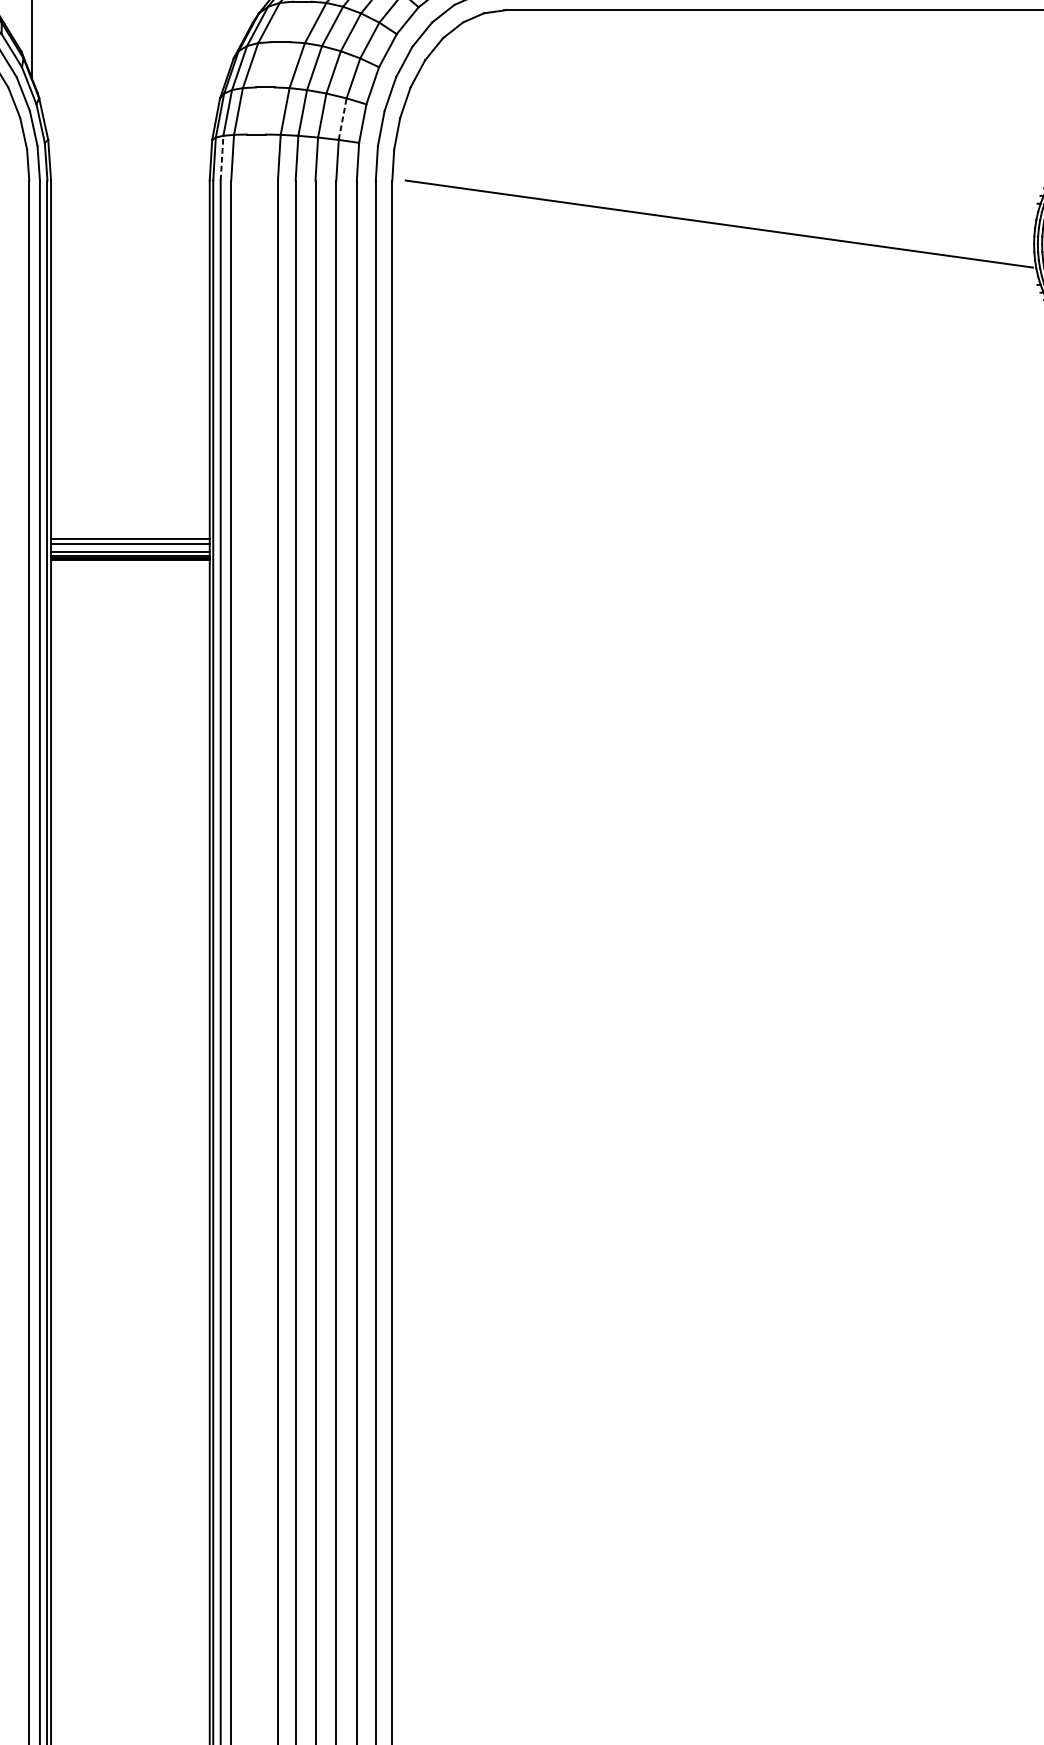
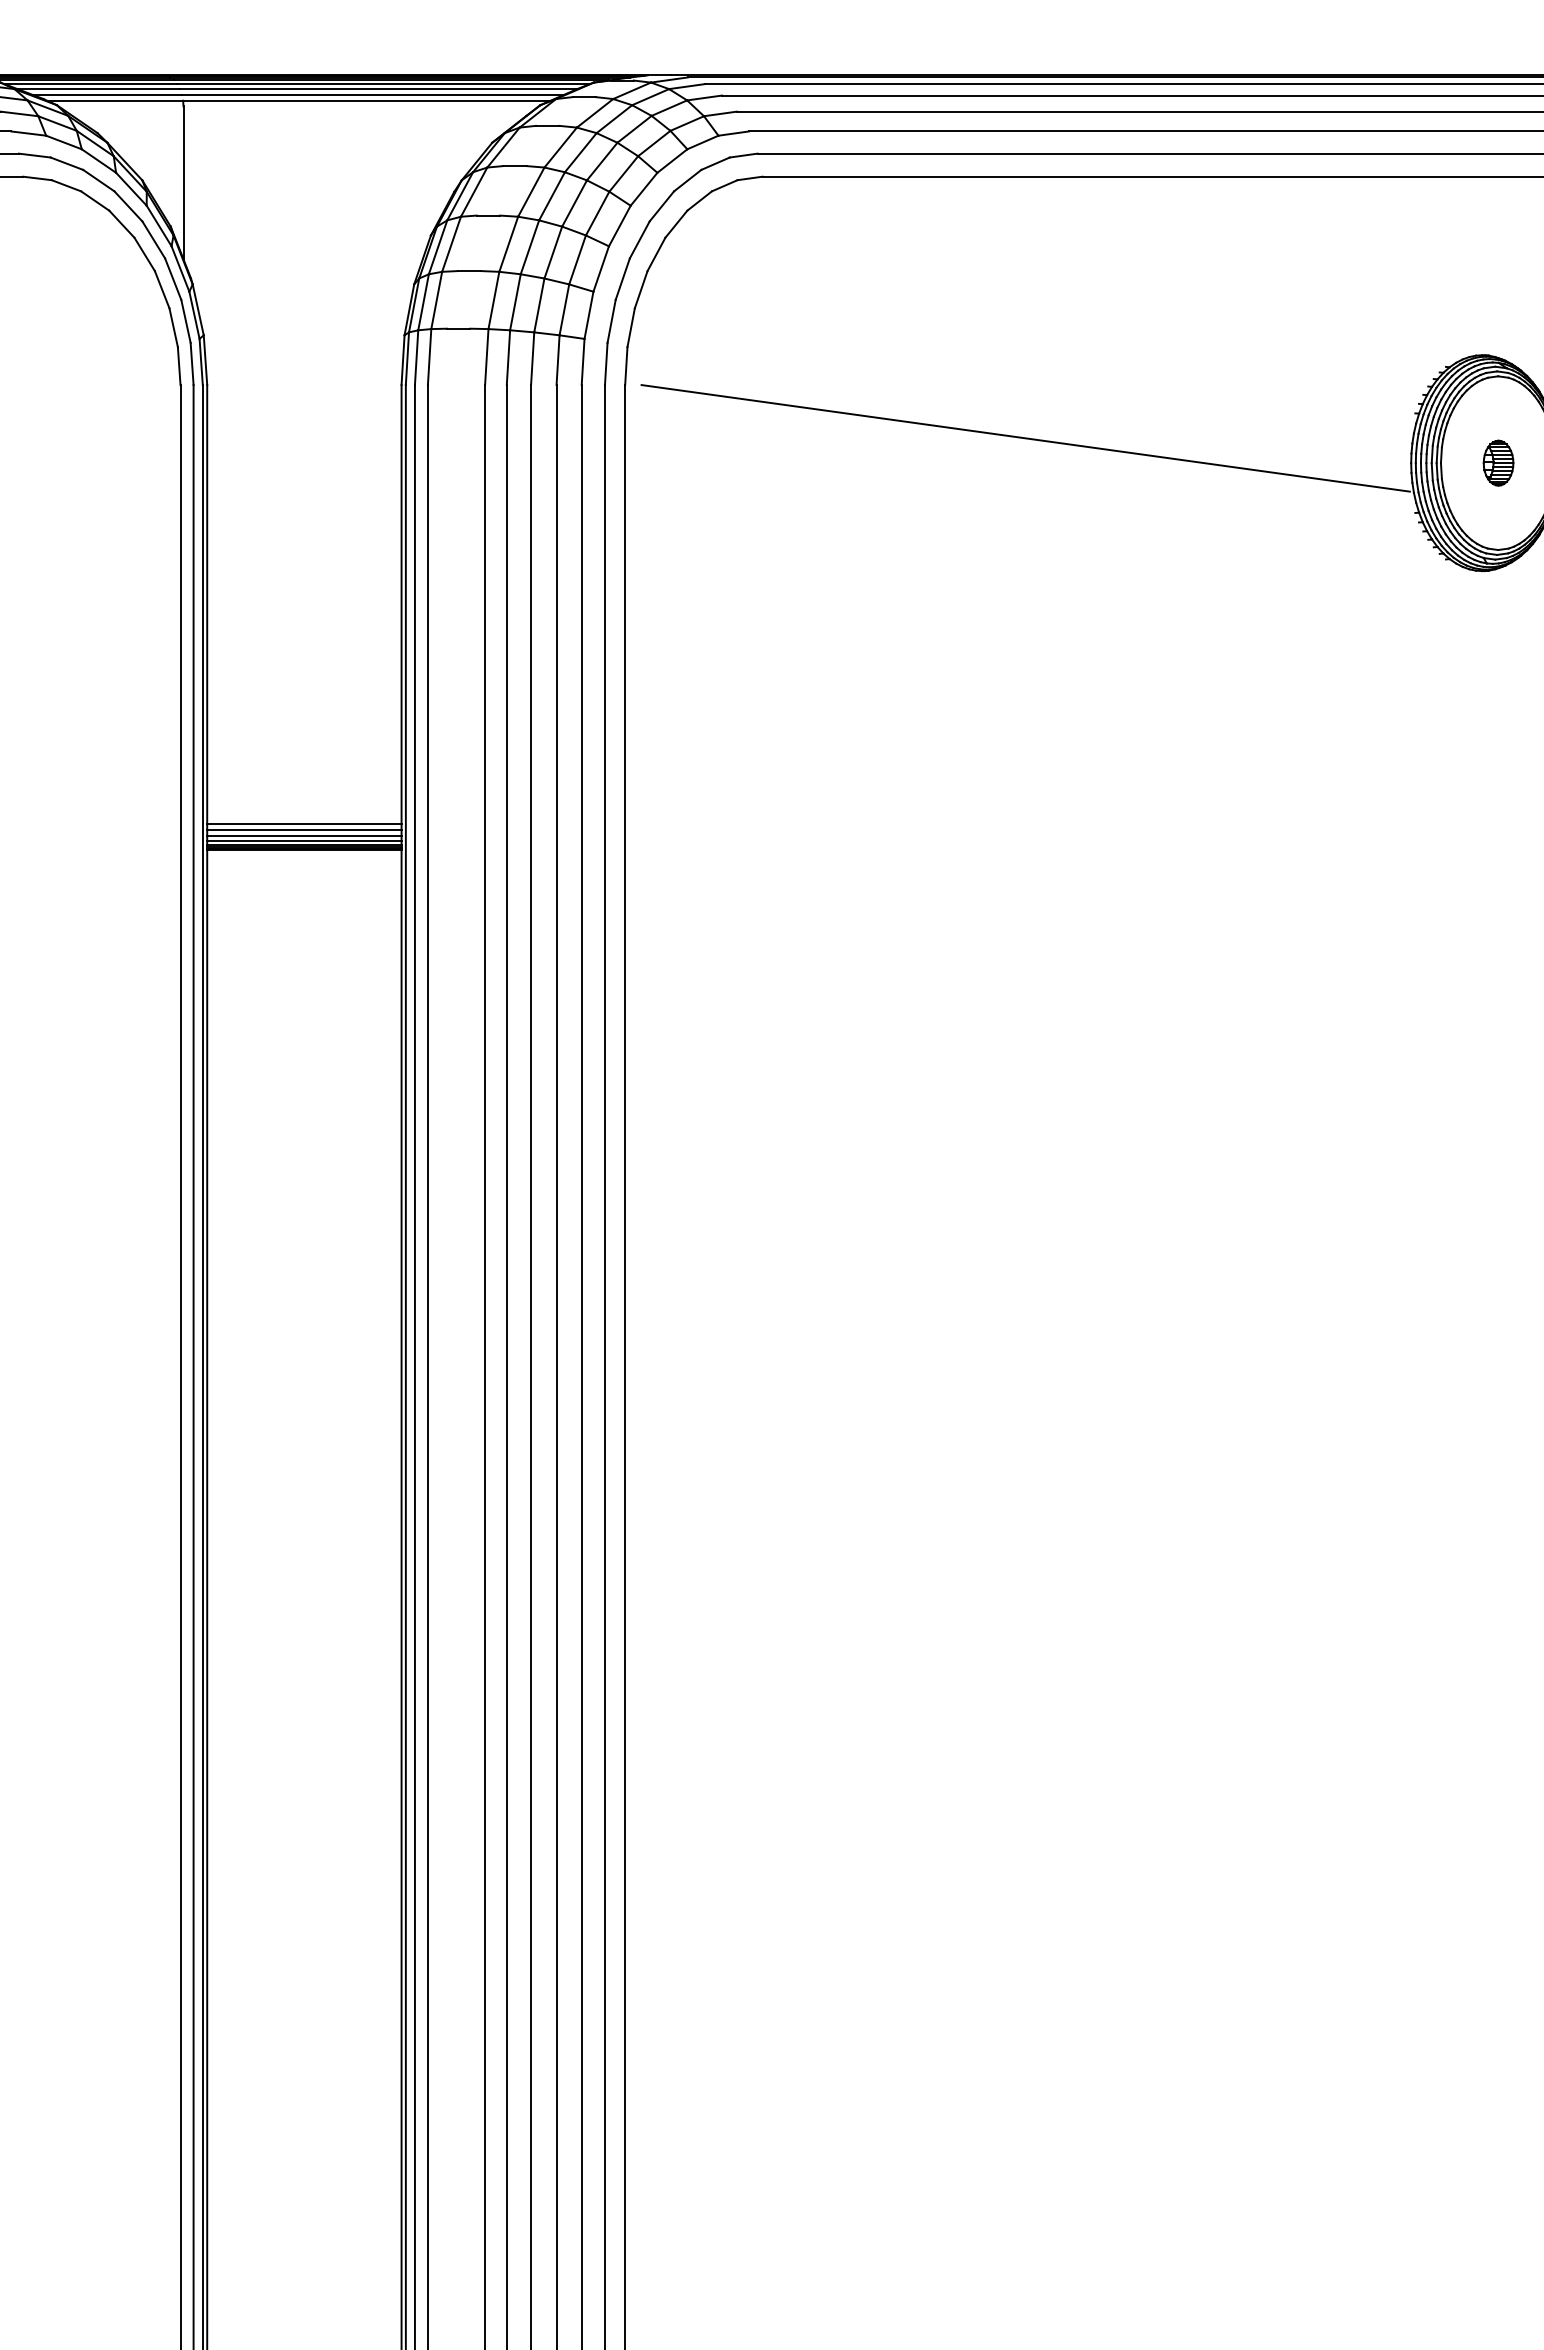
line: (342, 118) -> (564, 309), dashed -> solid
line: (221, 158) -> (416, 357), dashed -> solid
line: (130, 548) -> (304, 835), added

